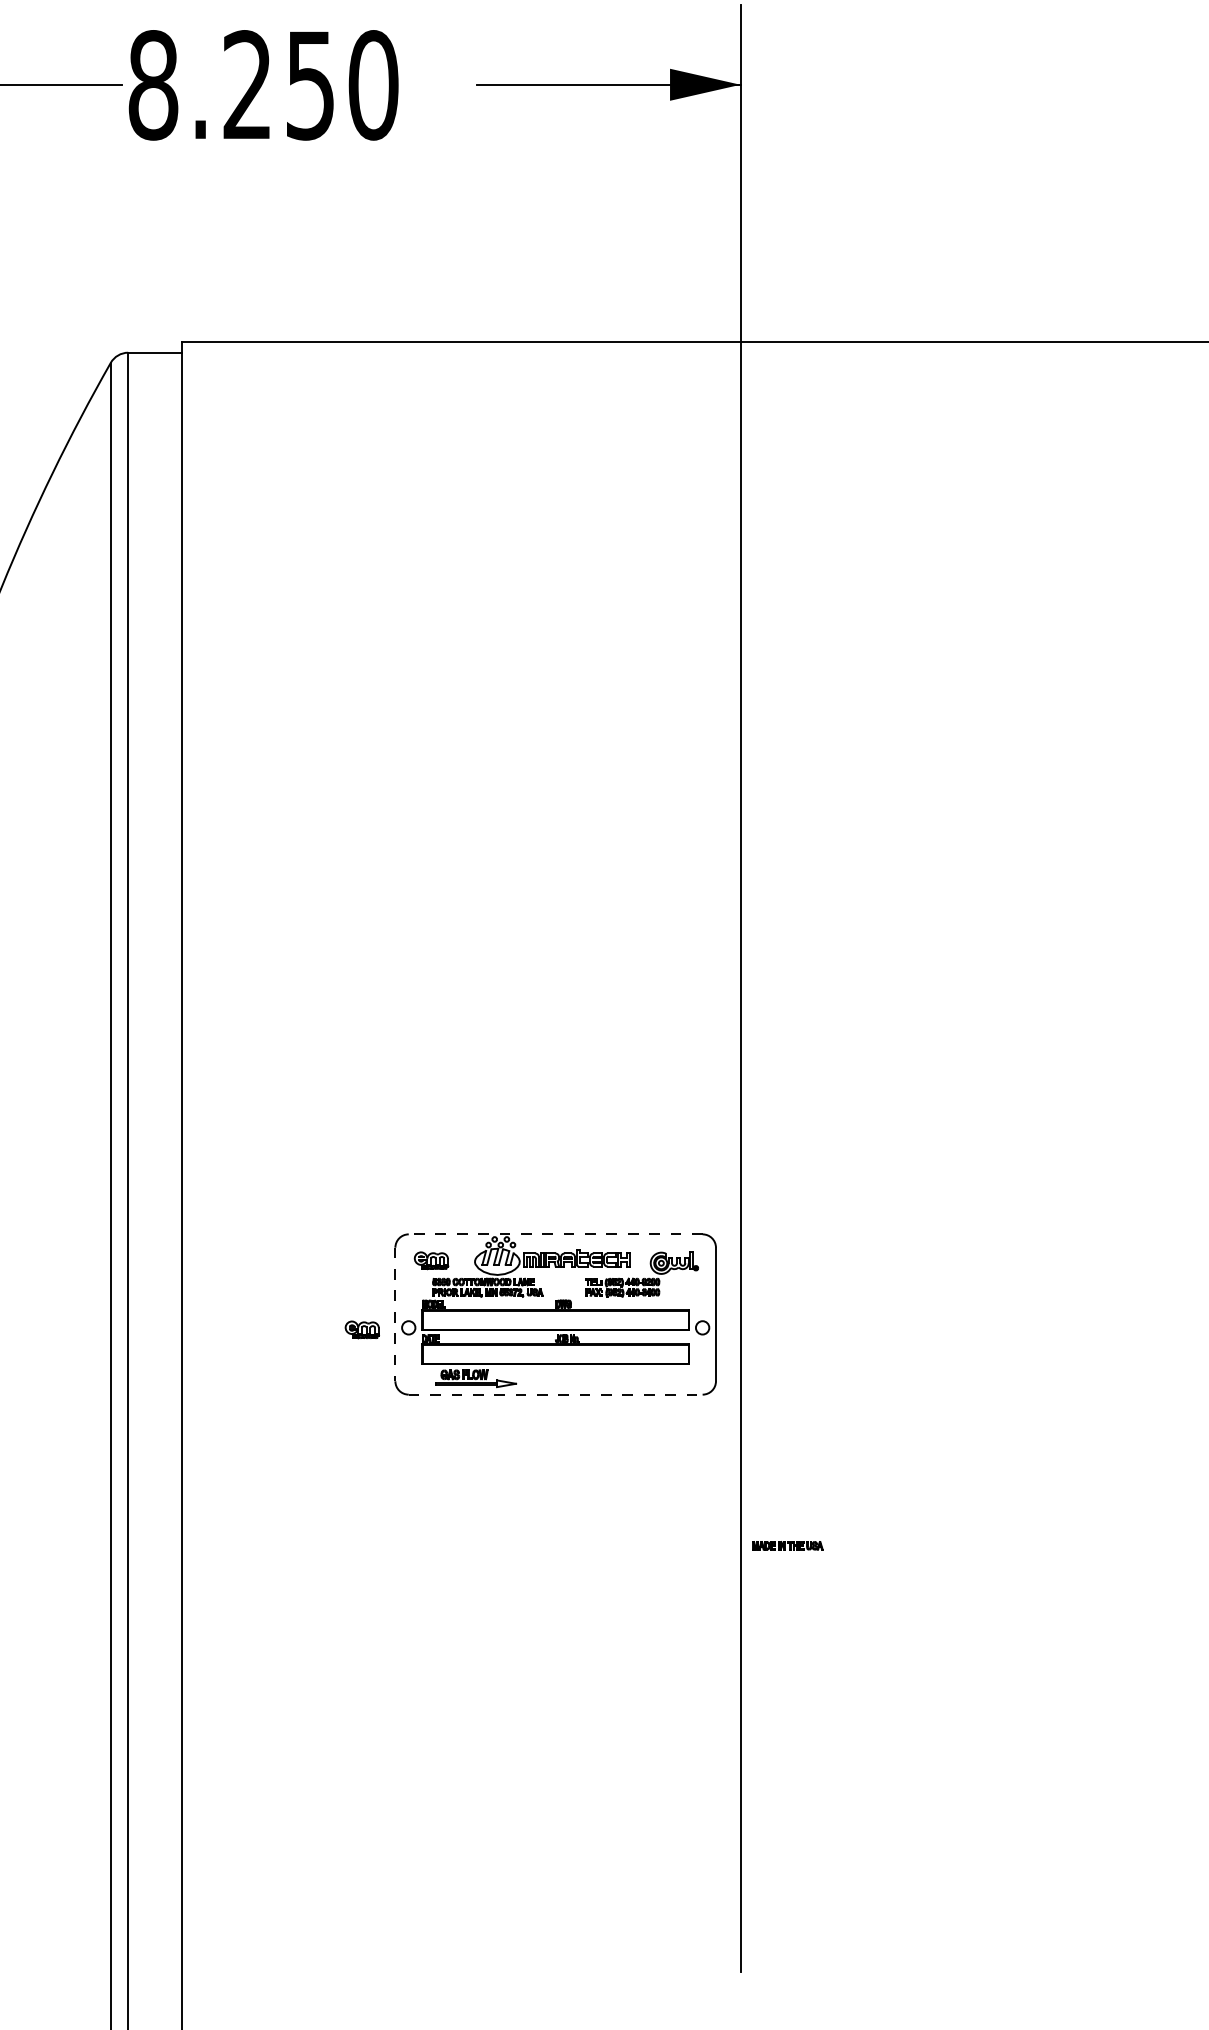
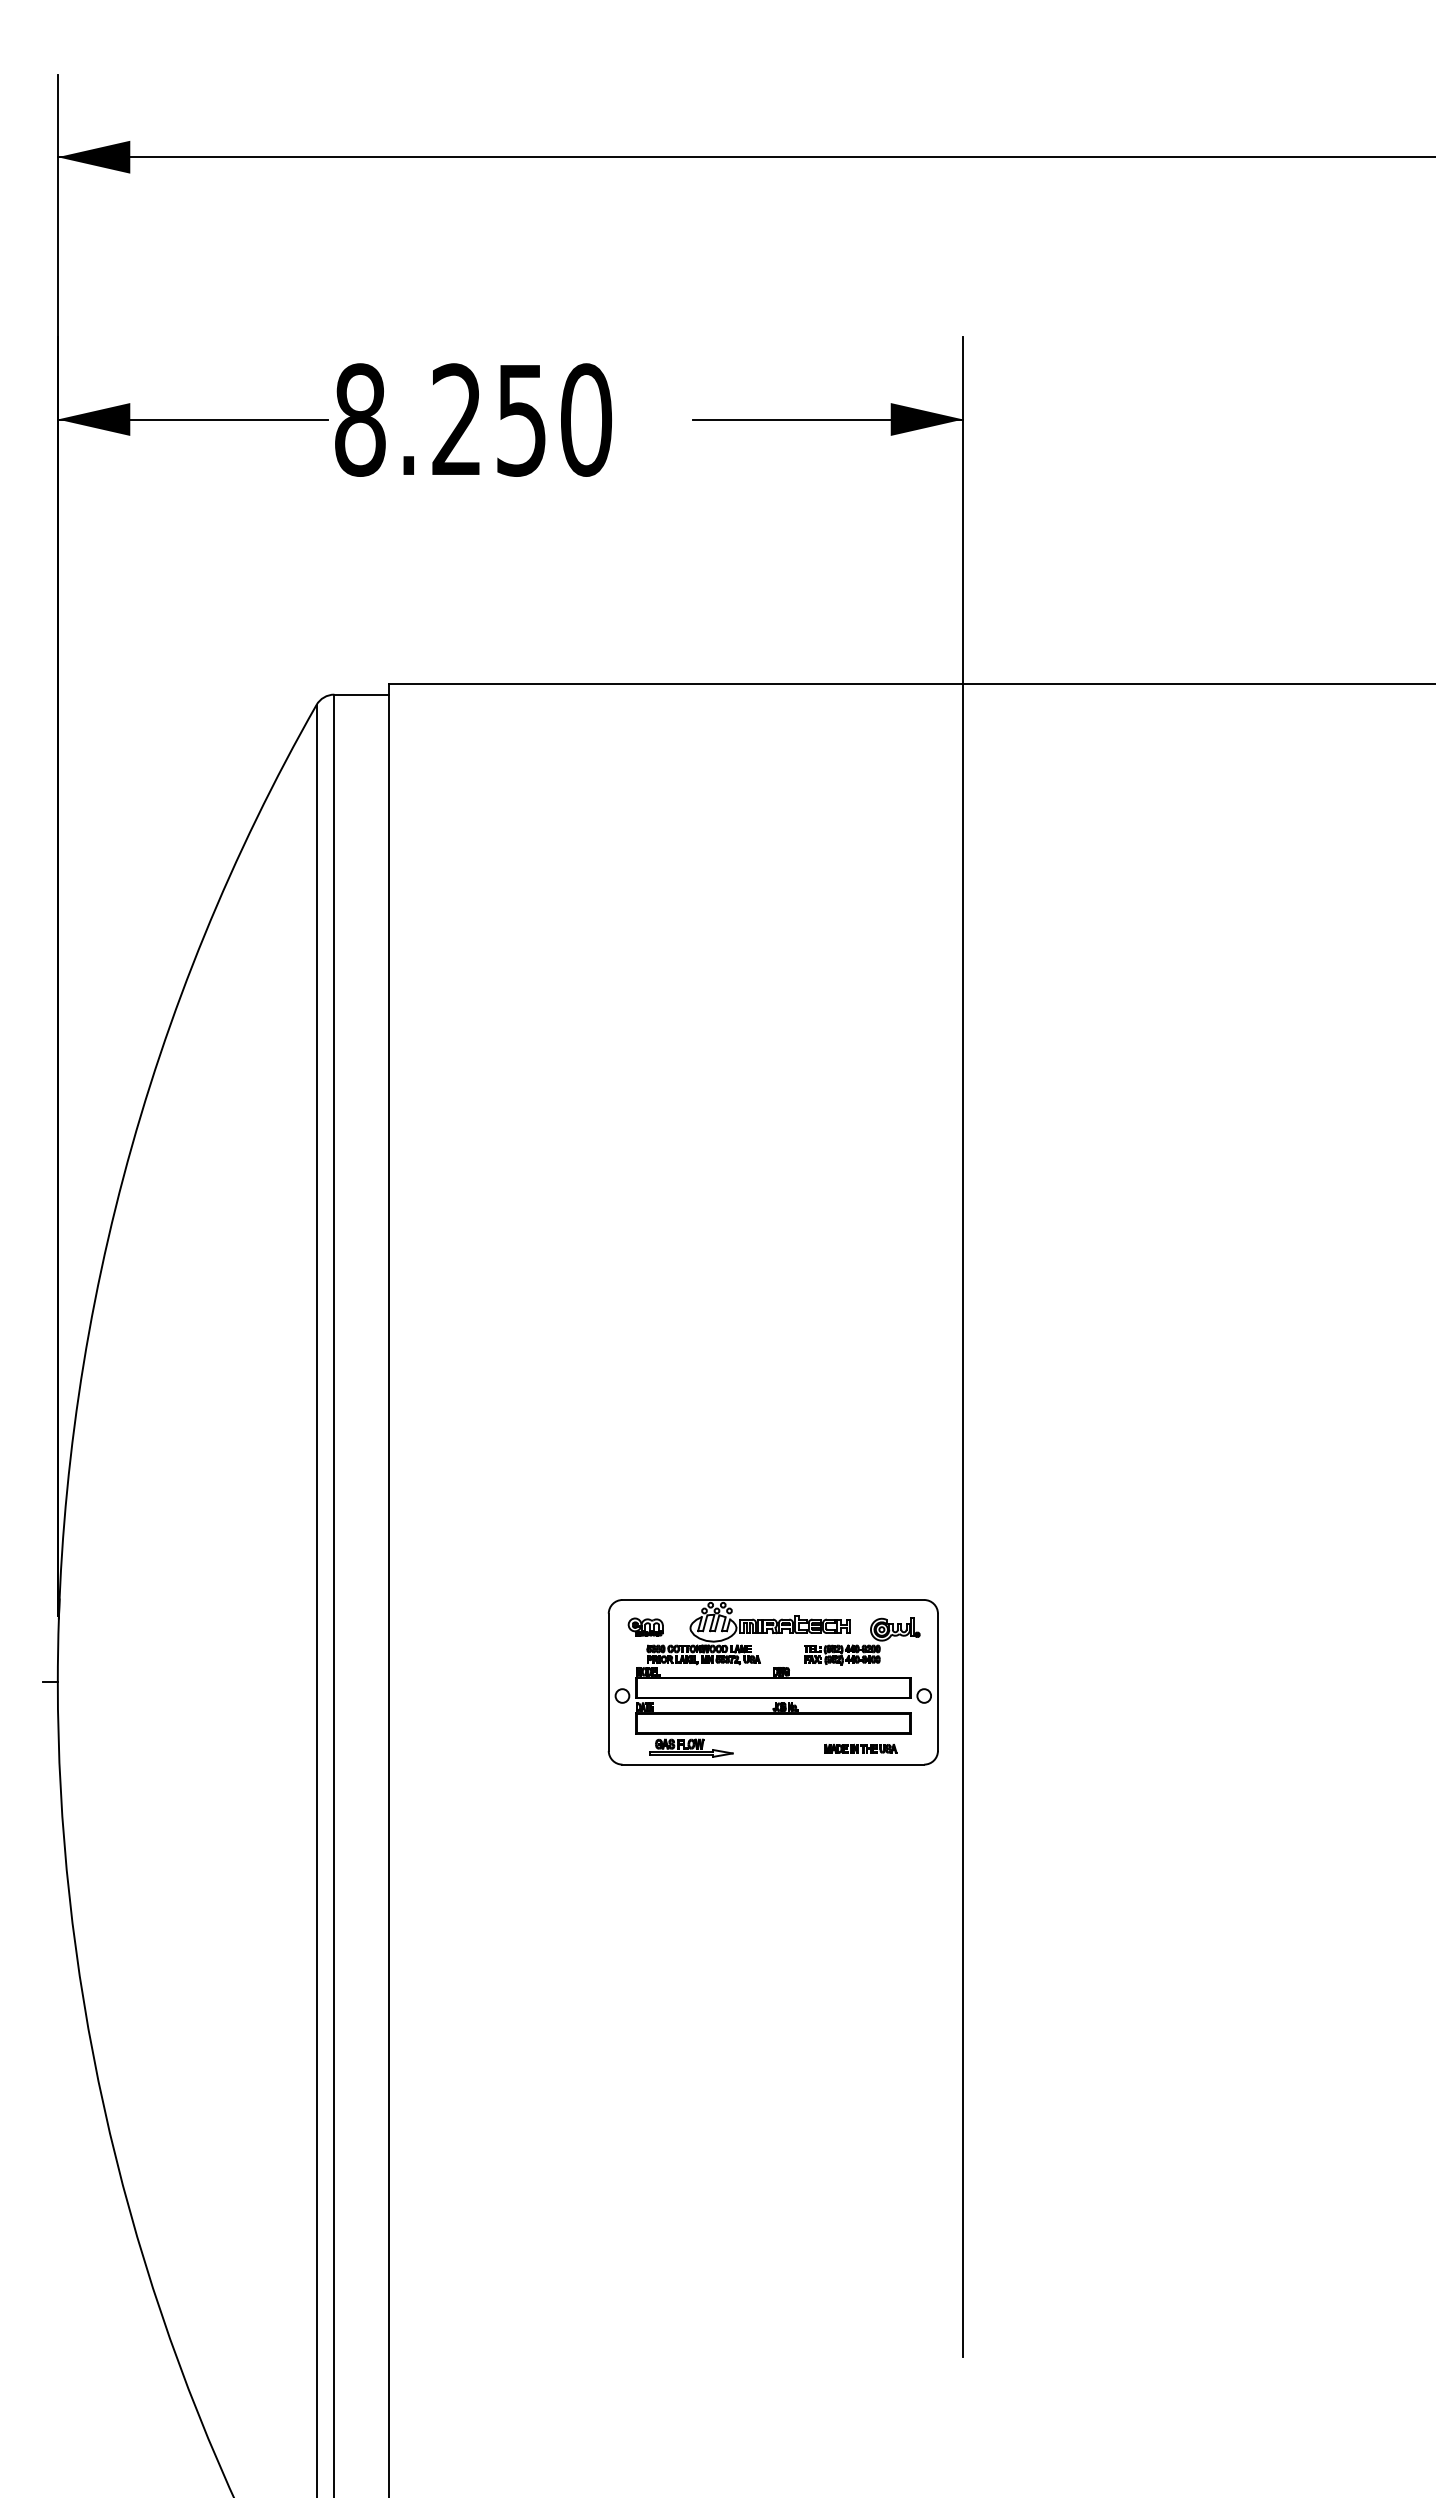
line: (555, 1234) -> (773, 1600), dashed -> solid
line: (395, 1314) -> (608, 1682), dashed -> solid
part: (362, 1329) -> (574, 1697), removed
line: (555, 1394) -> (773, 1764), dashed -> solid
part: (787, 1545) -> (860, 1748), moved

